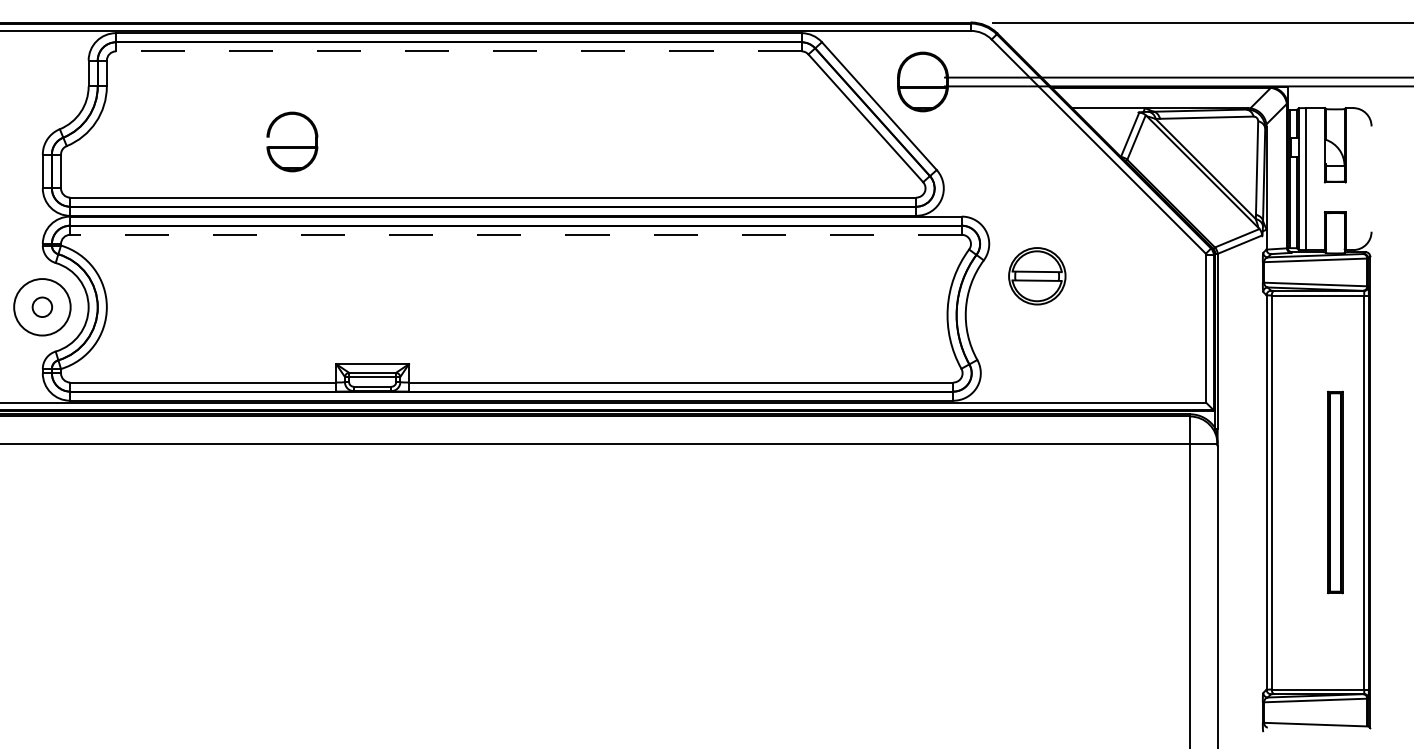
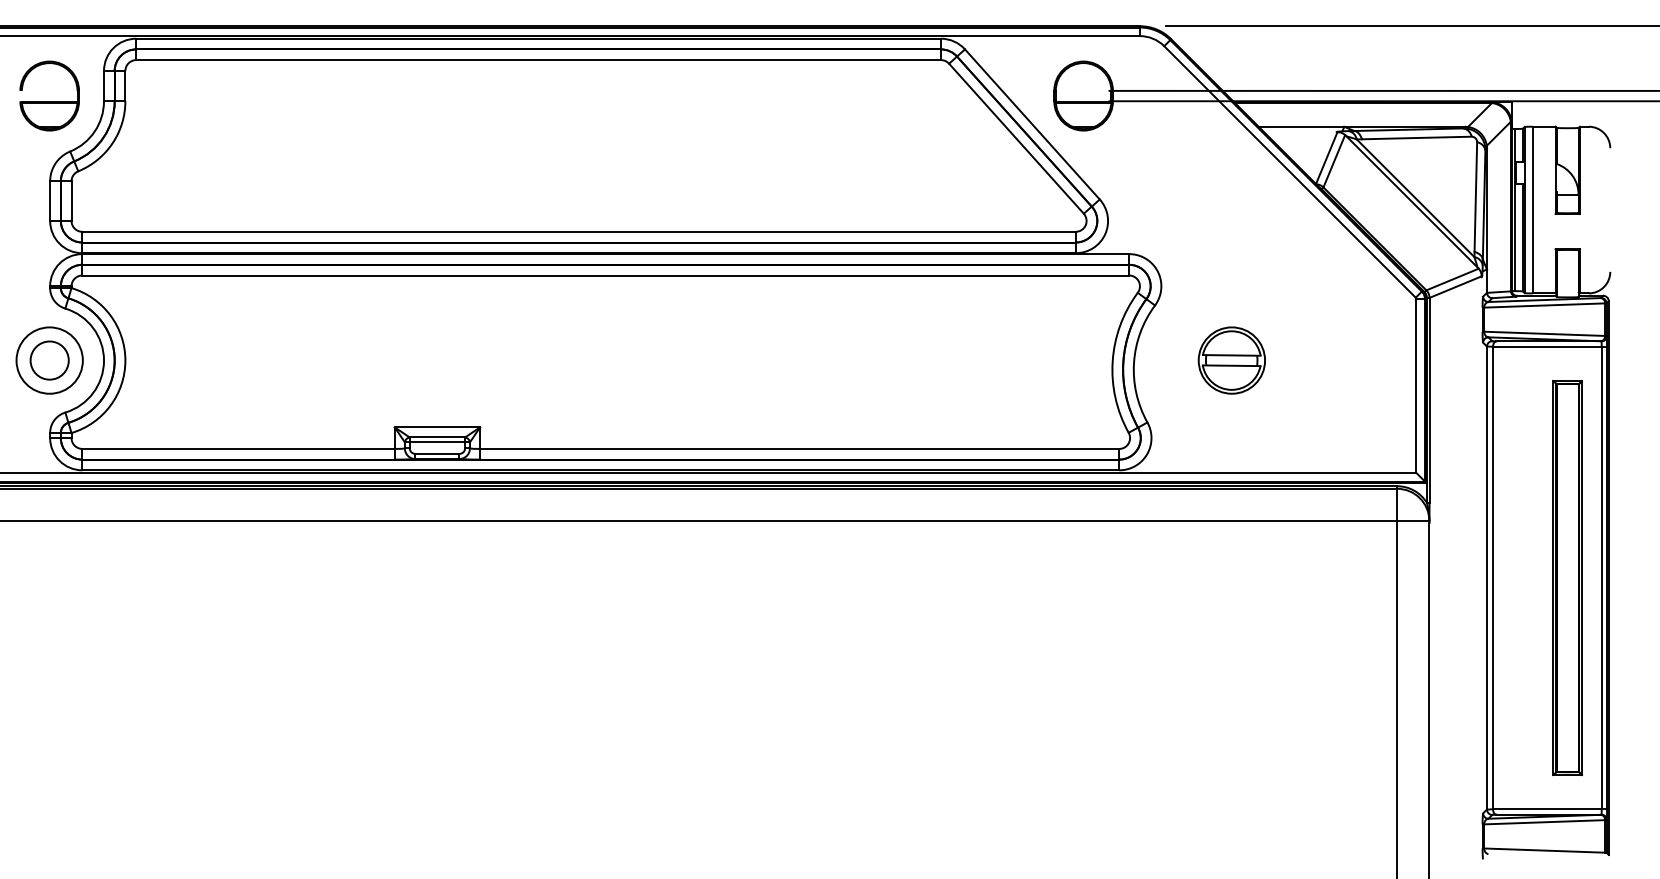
line: (458, 51) -> (538, 60), dashed -> solid
part: (292, 141) -> (49, 95), moved
line: (516, 234) -> (606, 275), dashed -> solid
part: (1037, 276) -> (1232, 360), moved
circle: (42, 307) -> (49, 360), size x1.67
part: (1335, 492) -> (1567, 578), size x1.67

